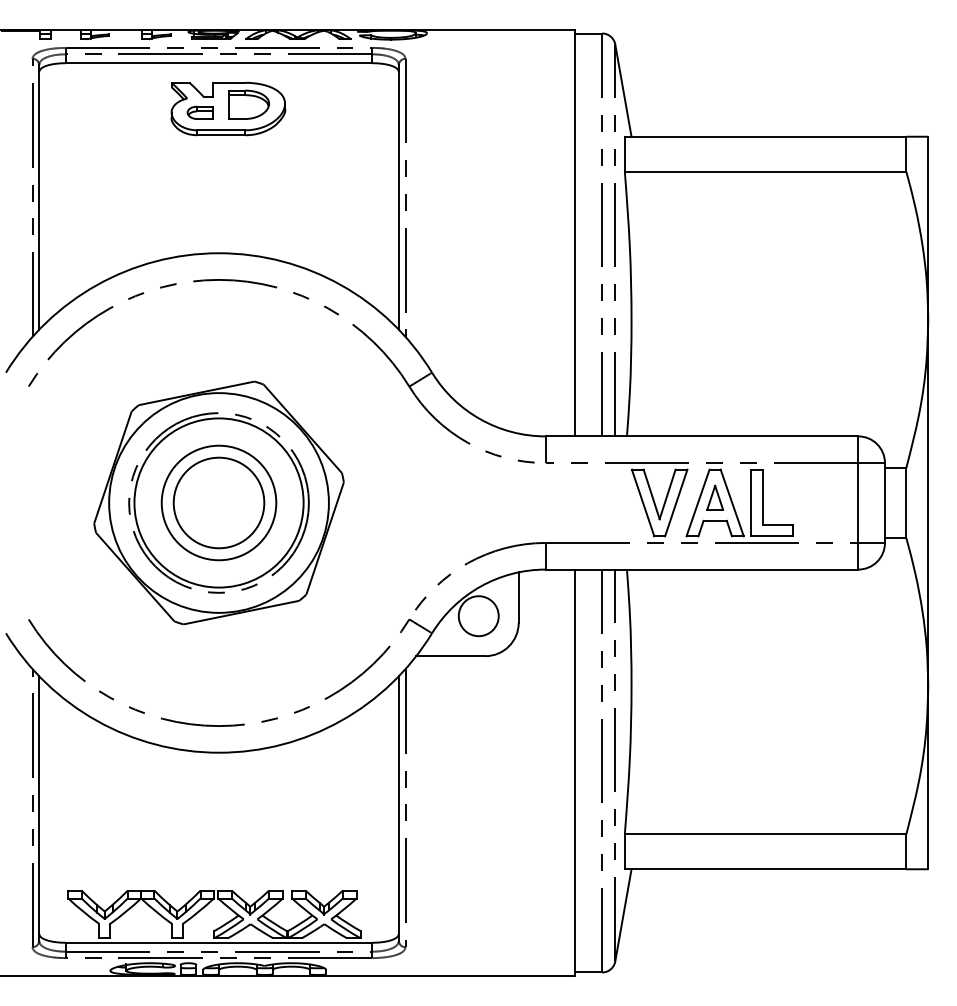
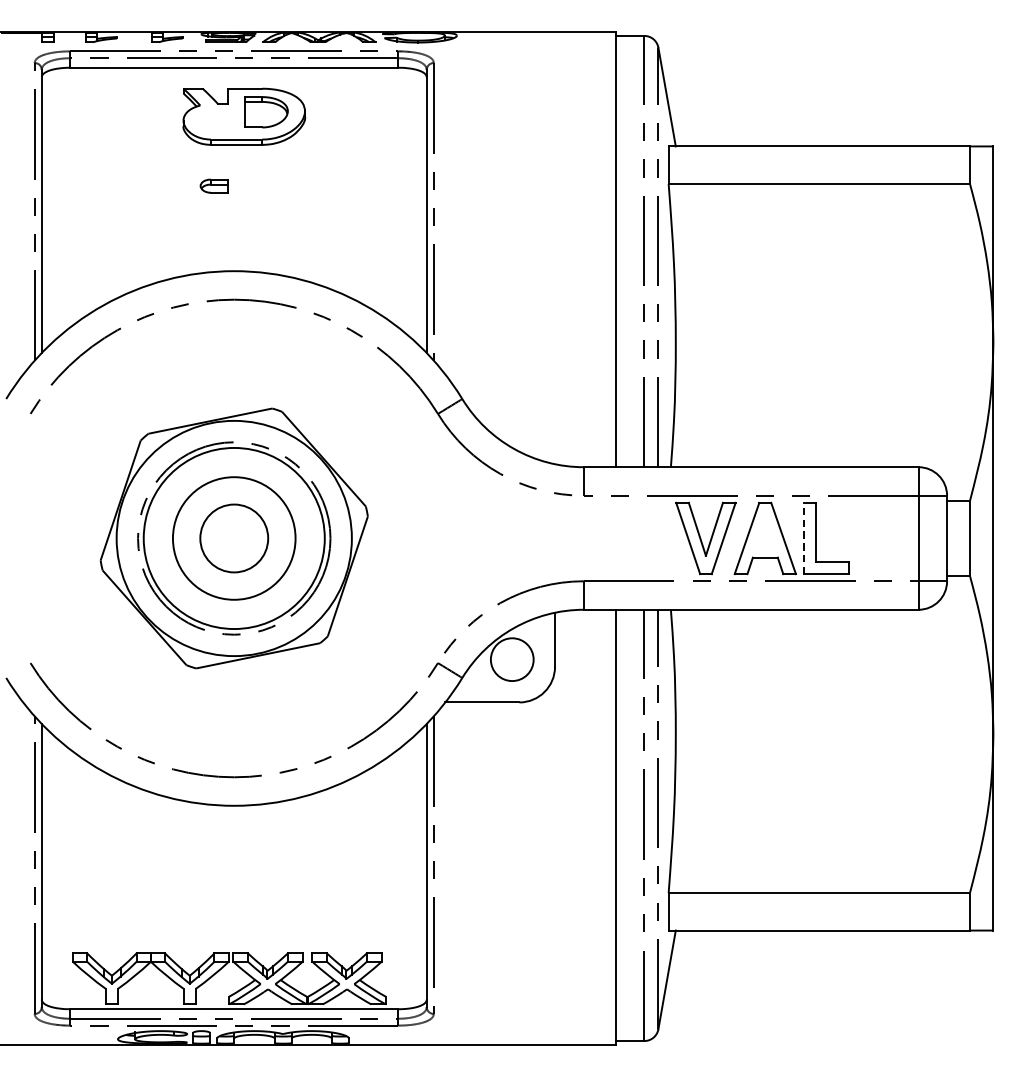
part: (199, 112) -> (213, 185), moved
part: (715, 497) -> (765, 532), removed
circle: (218, 502) -> (233, 537), size x0.7
line: (751, 502) -> (804, 537), solid -> dashed

